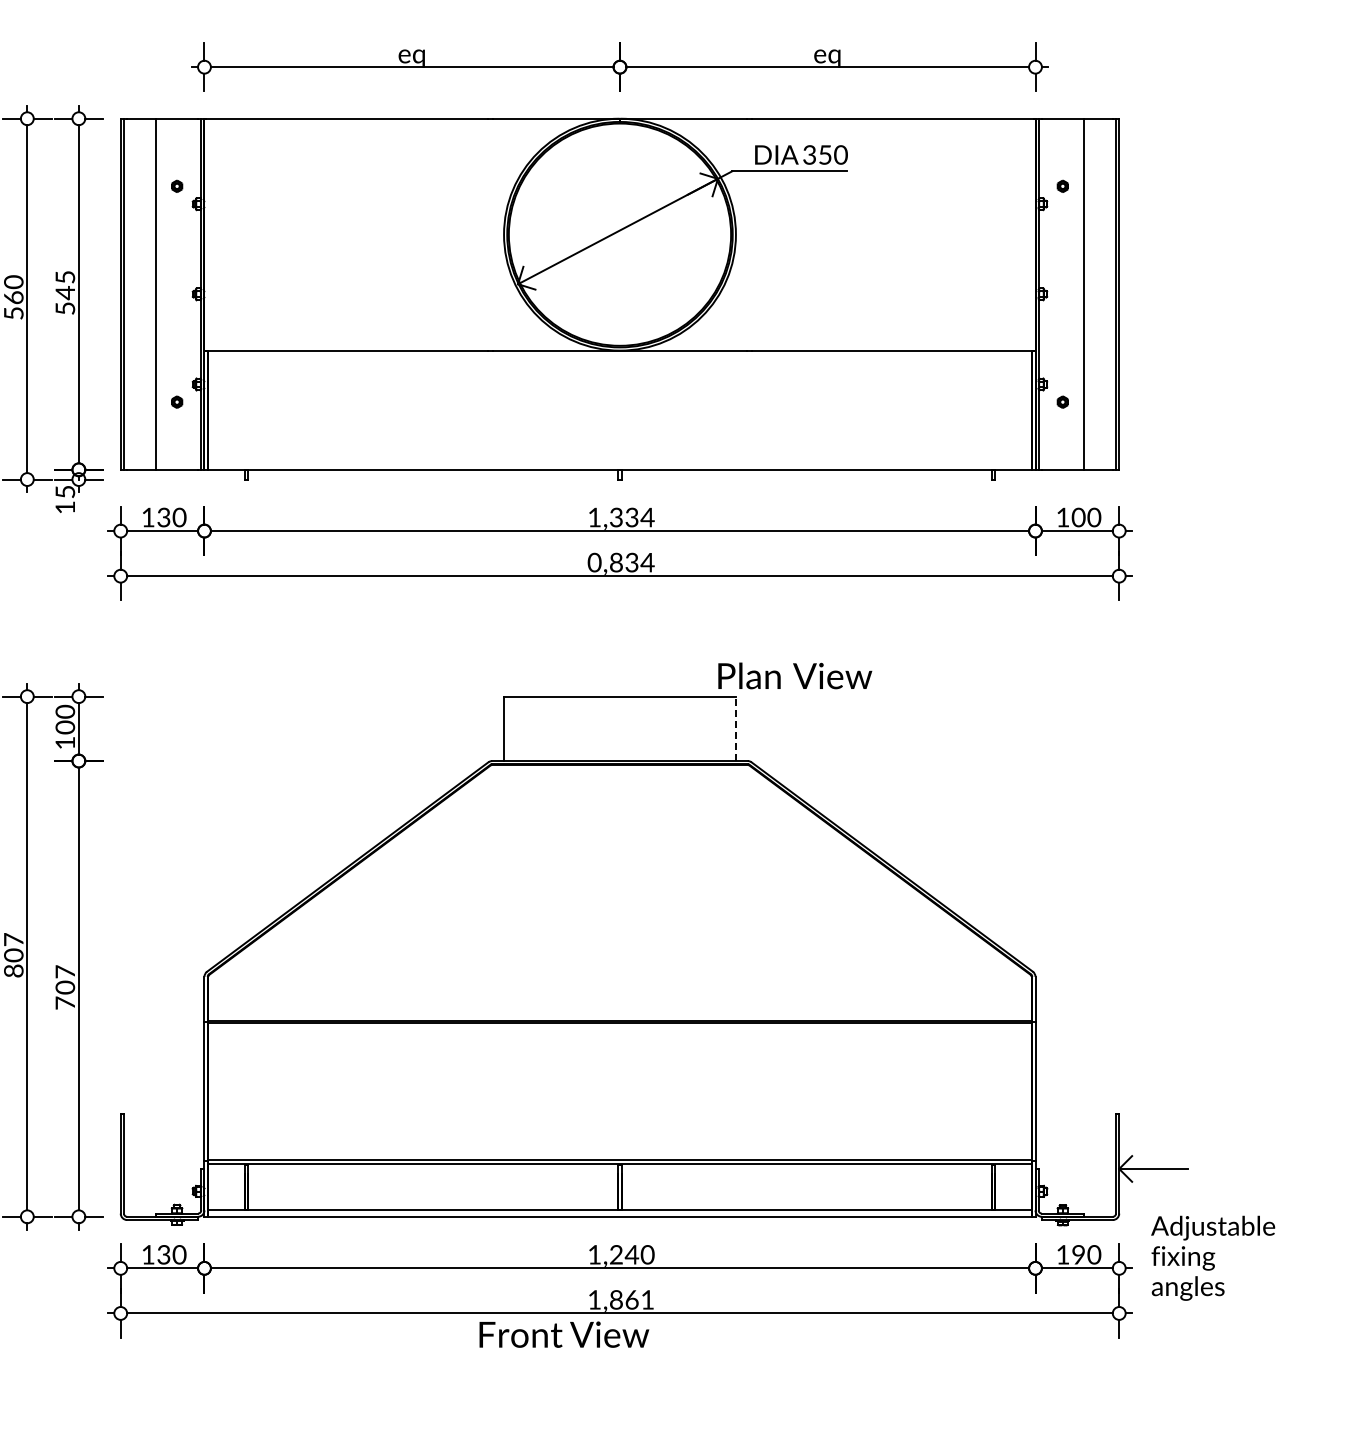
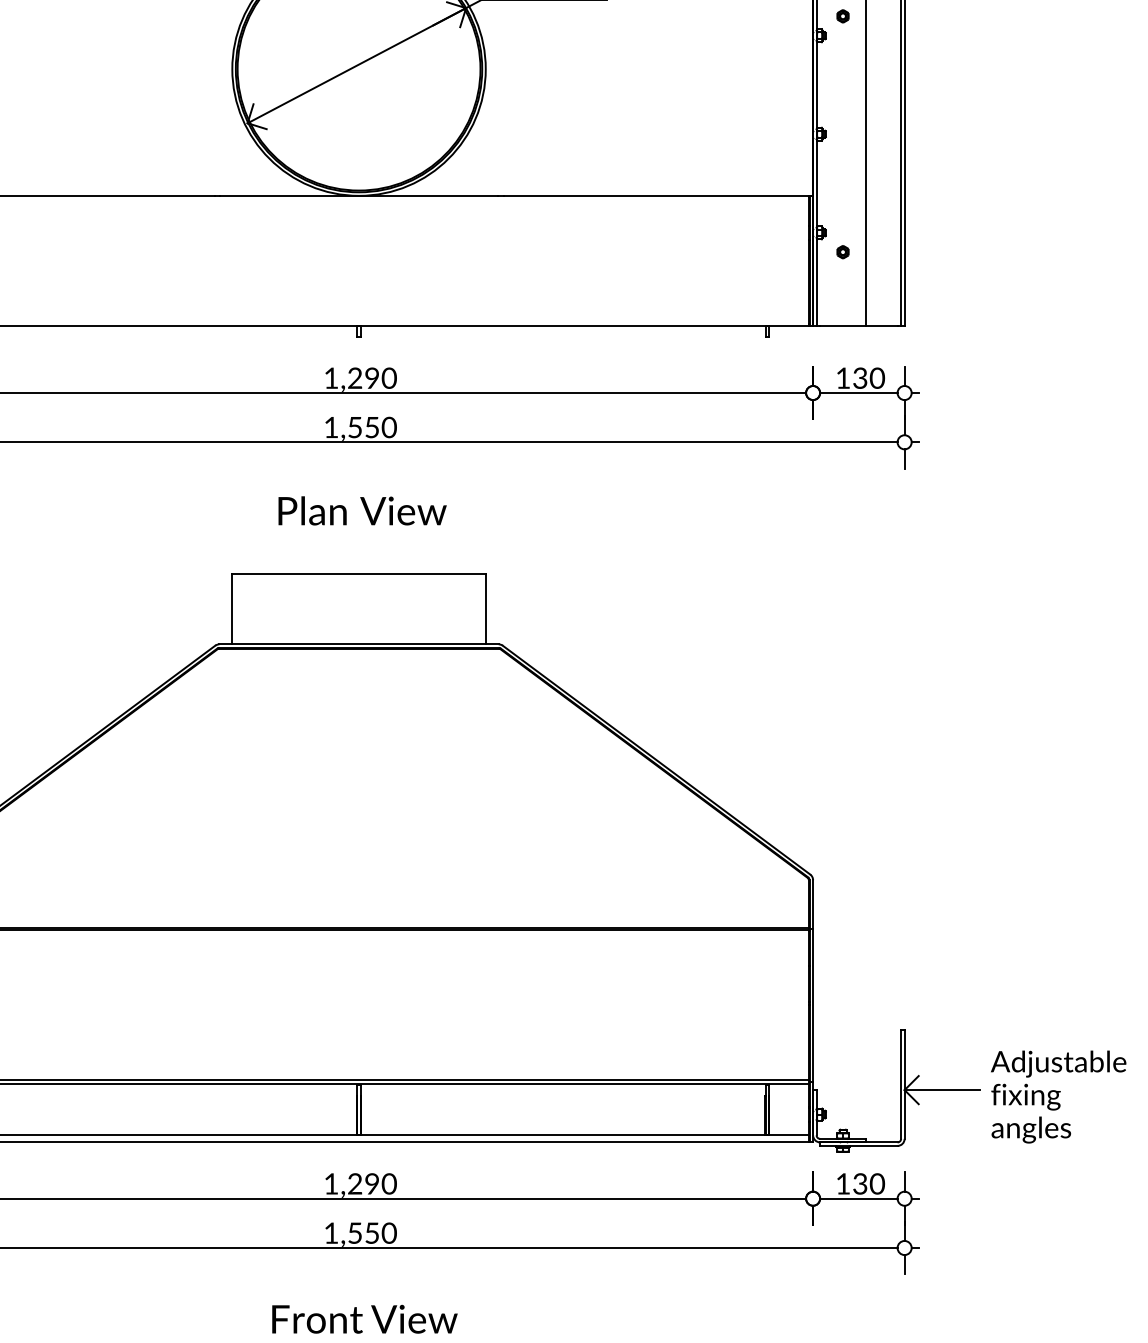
text: (632, 517) -> (372, 378), 1,334 -> 1,290
text: (1078, 517) -> (860, 378), 100 -> 130
text: (620, 562) -> (359, 427), 0,834 -> 1,550
text: (795, 675) -> (362, 510), moved
line: (735, 728) -> (485, 608), dashed -> solid
text: (631, 1254) -> (371, 1183), 1,240 -> 1,290
text: (1078, 1254) -> (860, 1183), 190 -> 130
text: (1213, 1257) -> (1058, 1096), moved
text: (632, 1299) -> (372, 1232), 1,861 -> 1,550
text: (564, 1334) -> (365, 1319), moved

